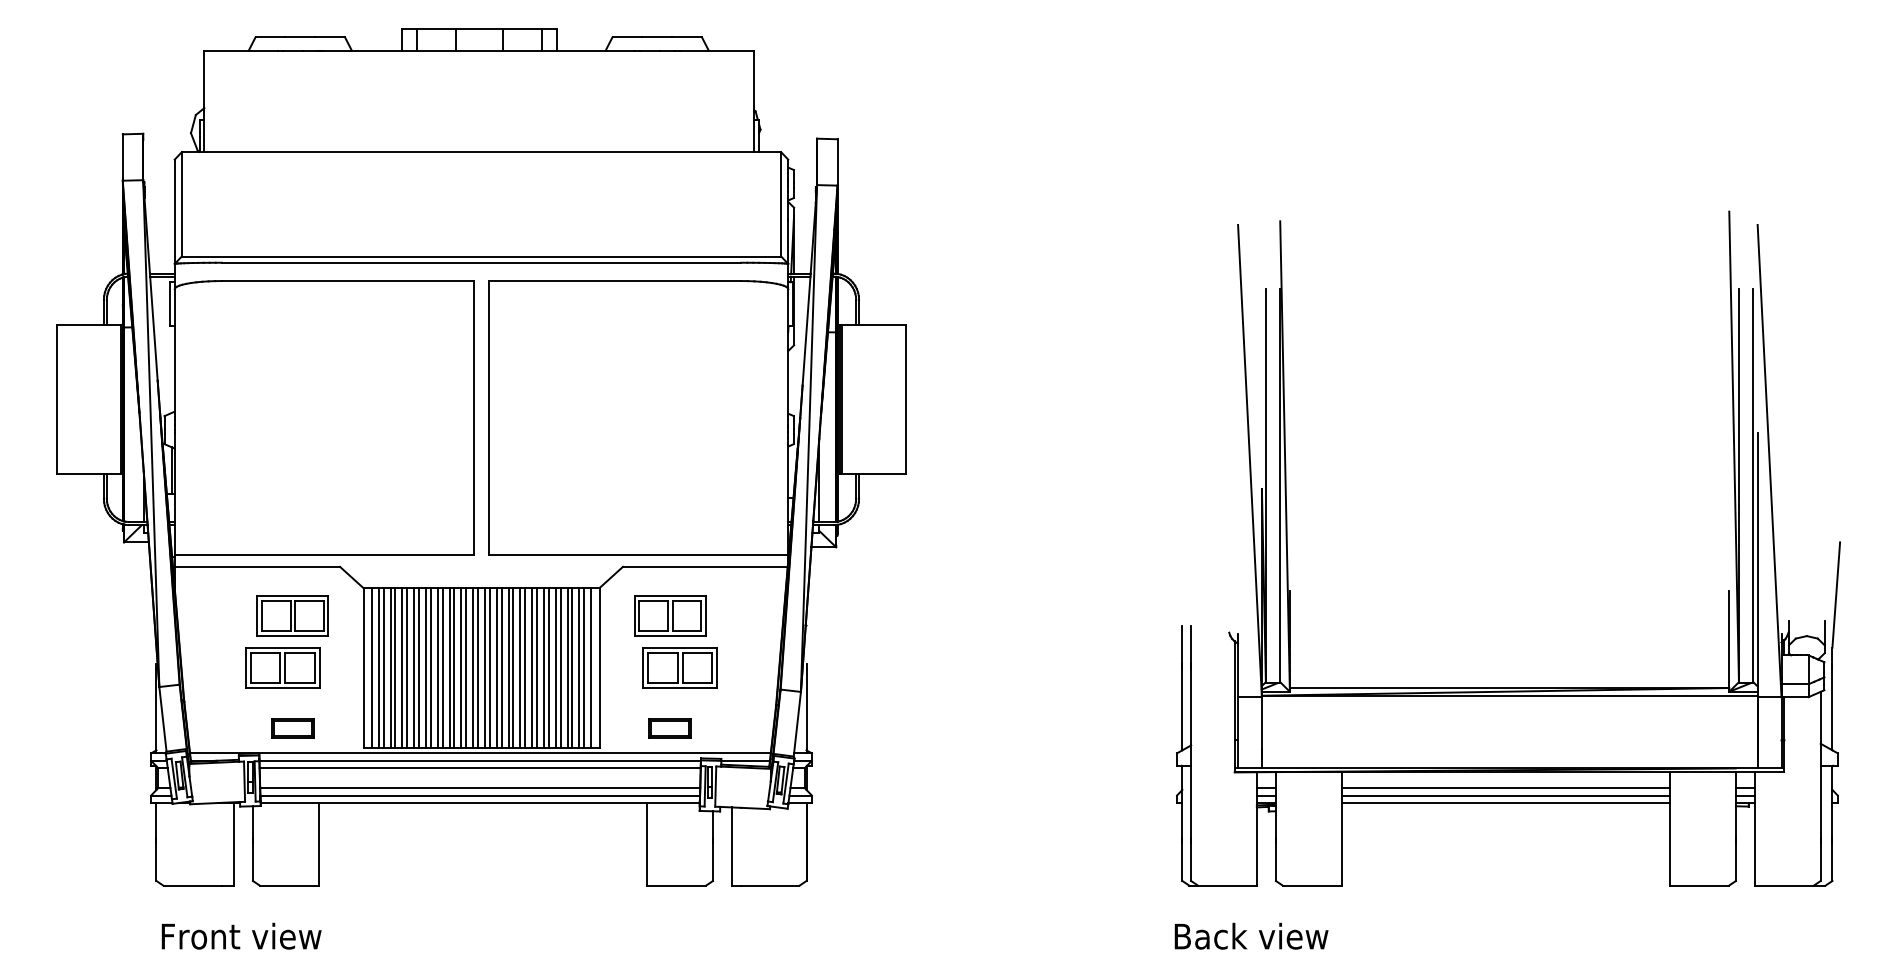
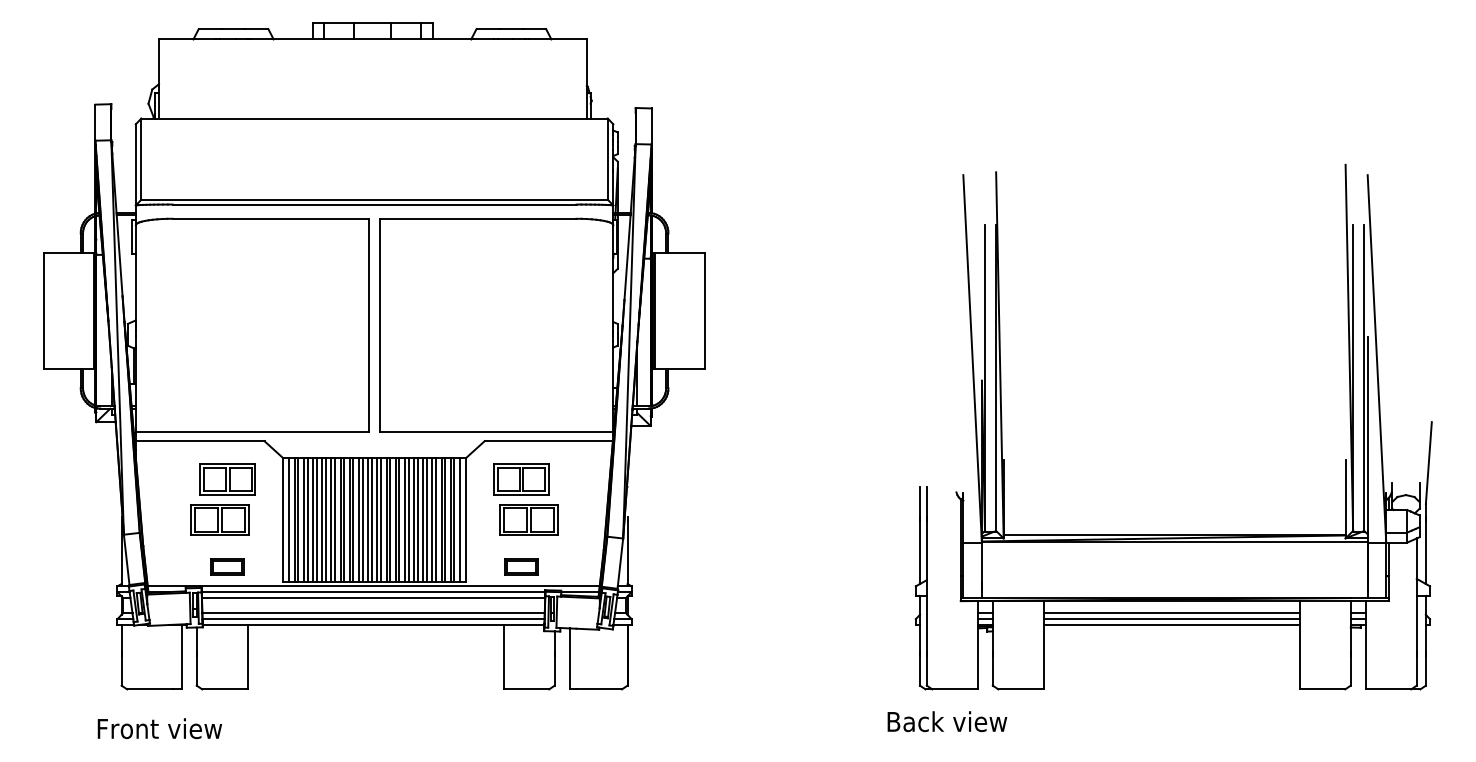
text: (241, 935) -> (159, 728), moved
text: (1251, 935) -> (947, 721), moved

